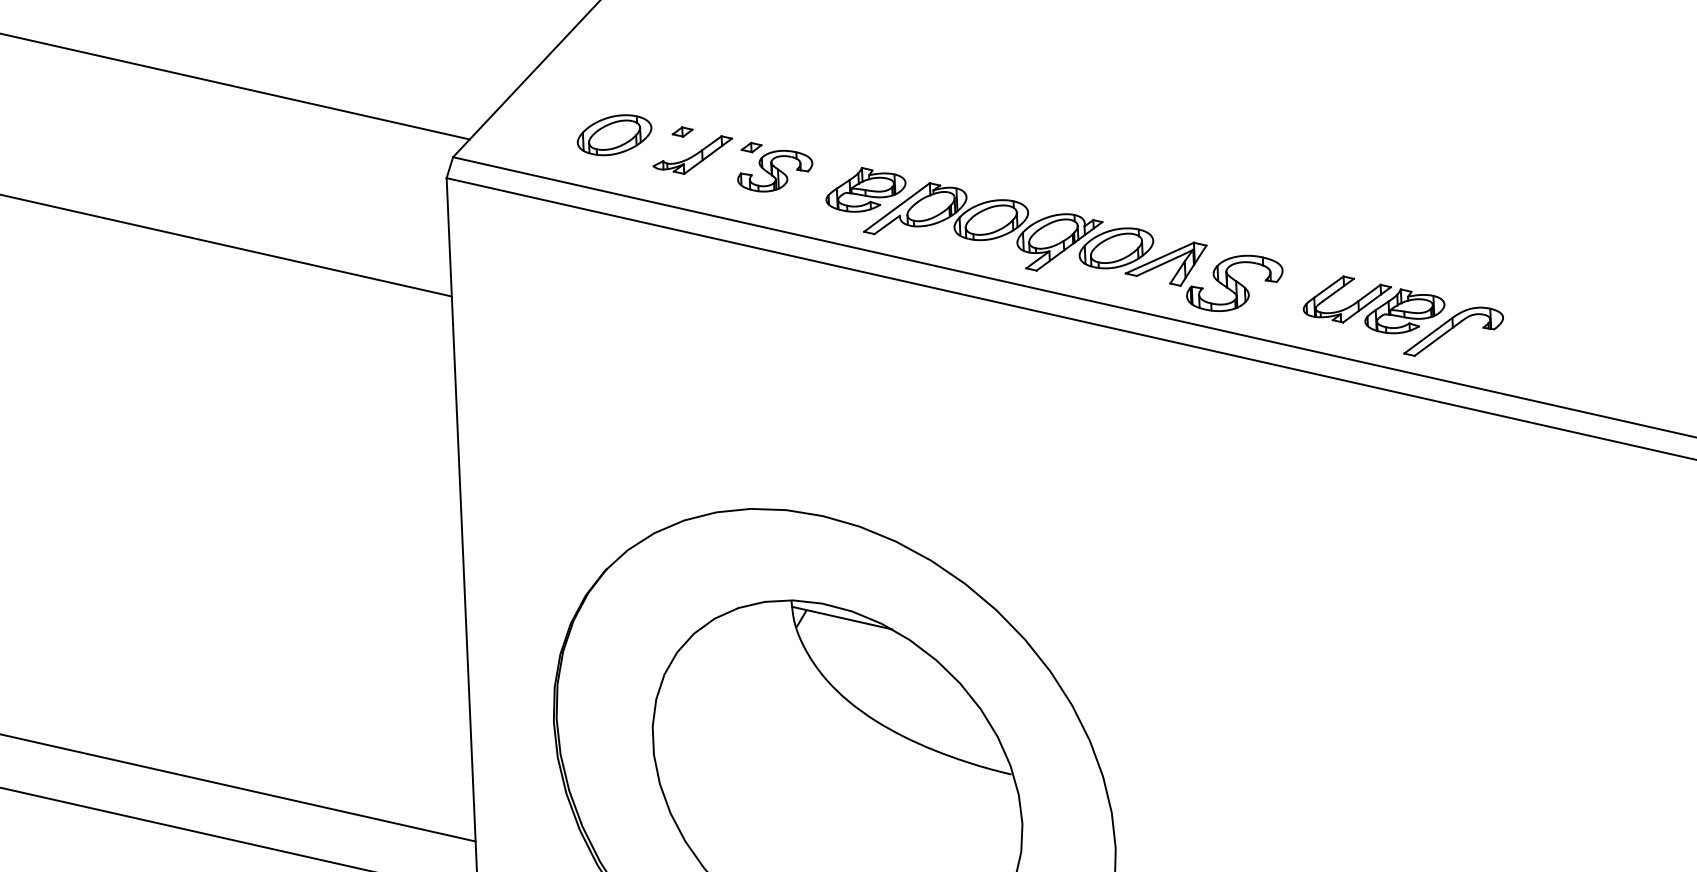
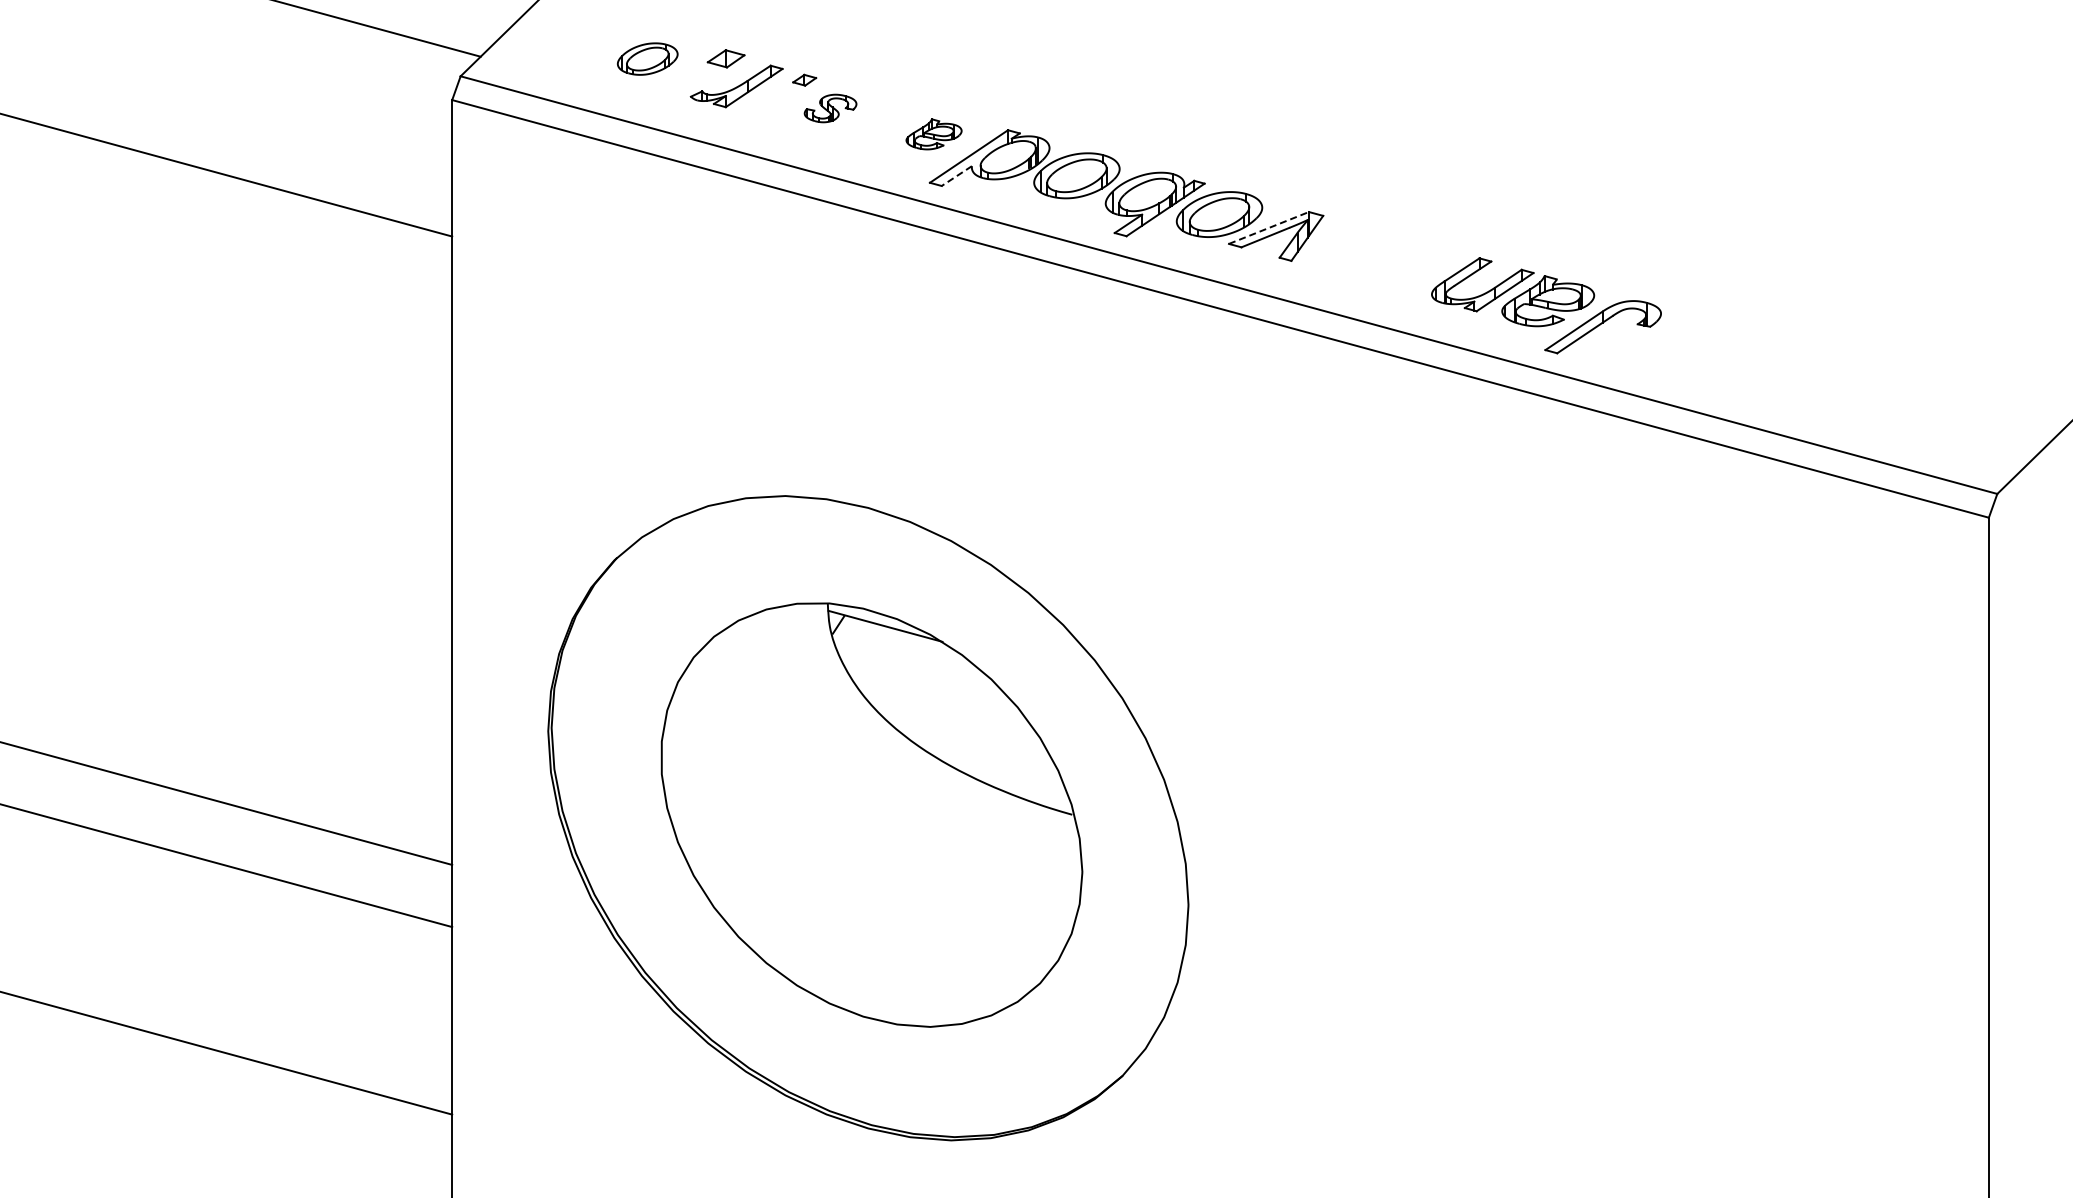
part: (682, 131) -> (725, 58), size x1.6
part: (614, 134) -> (647, 58), size x0.7
part: (775, 171) -> (830, 108), size x0.6
part: (865, 189) -> (933, 134), size x0.6
line: (886, 225) -> (956, 176), solid -> dashed
line: (1160, 257) -> (1269, 227), solid -> dashed
part: (1234, 283) -> (1353, 260), removed

